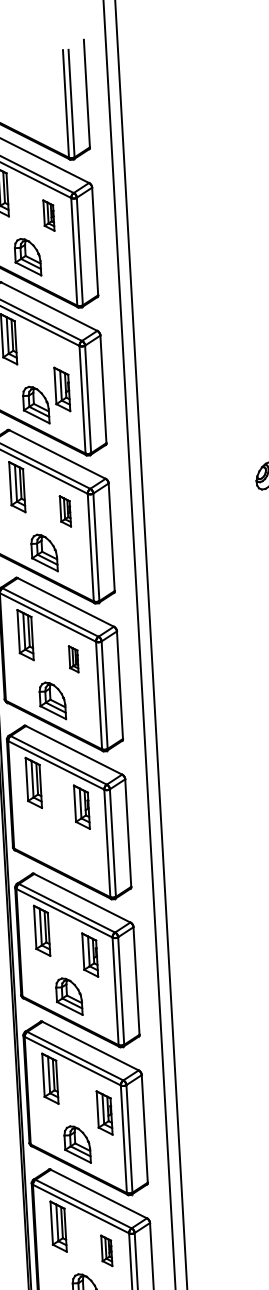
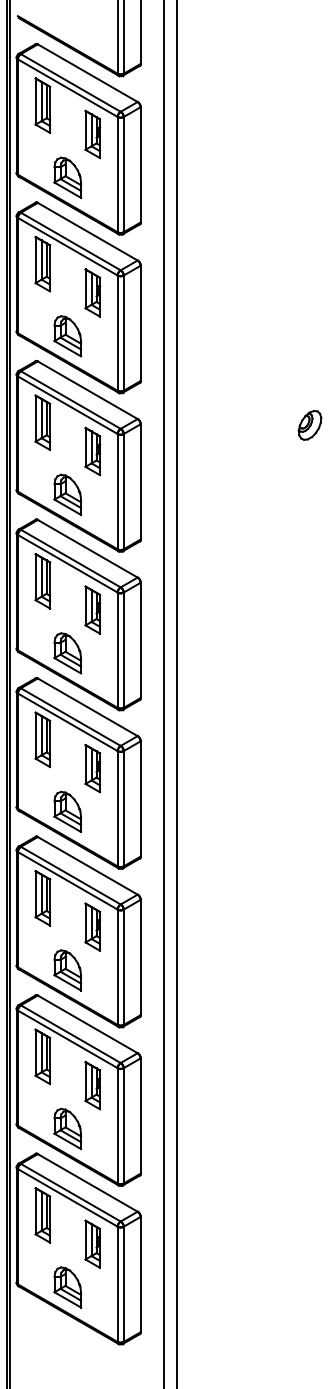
part: (48, 215) -> (92, 134), size x1.43
part: (62, 389) -> (92, 292), moved
part: (65, 511) -> (92, 451), size x1.43
part: (73, 658) -> (92, 609), size x1.67
part: (60, 848) -> (67, 811), added
part: (104, 1112) -> (92, 1085), moved
part: (106, 1250) -> (92, 1243), size x1.43

